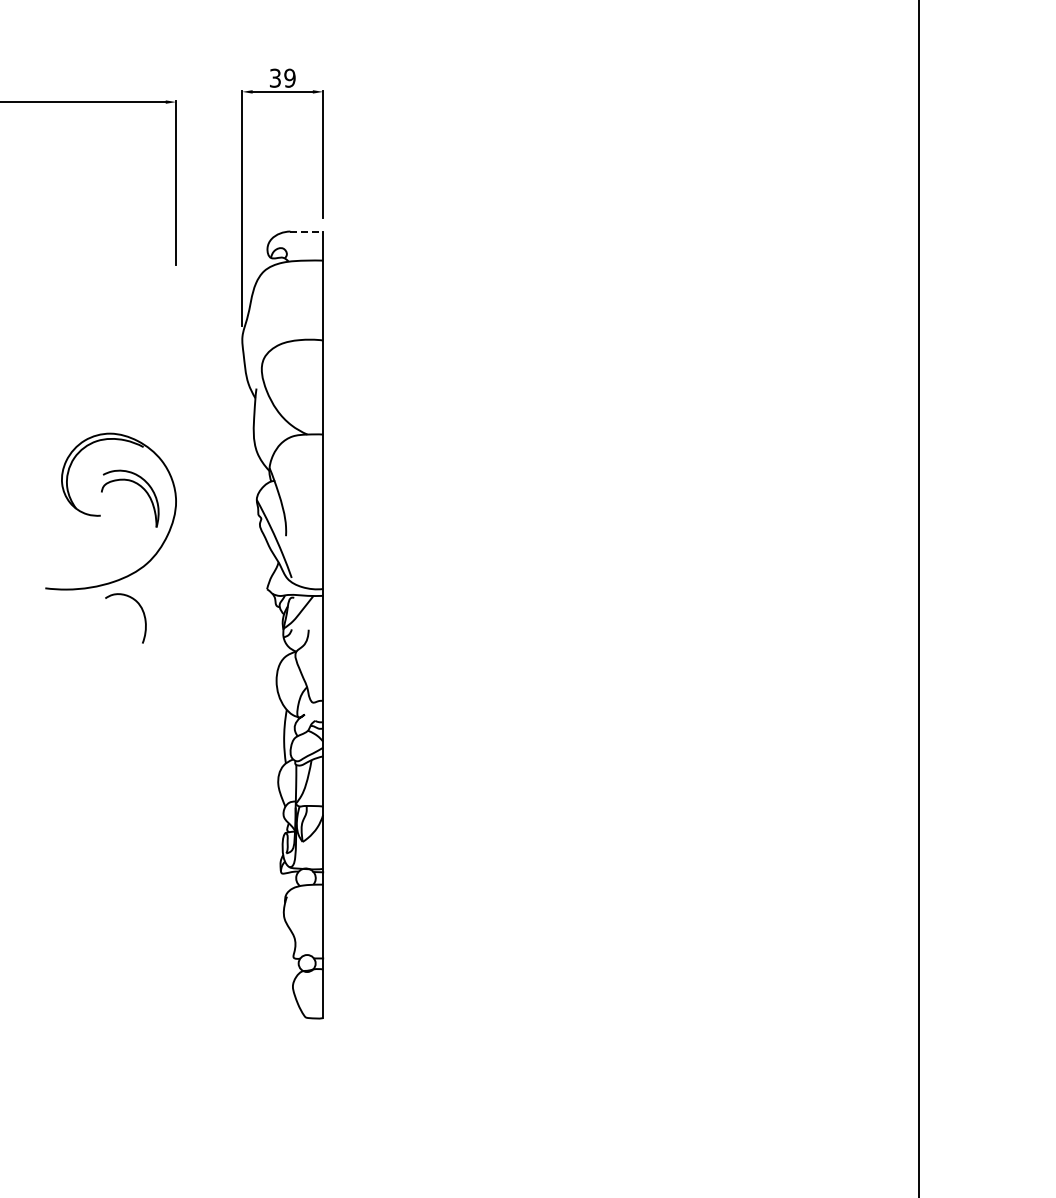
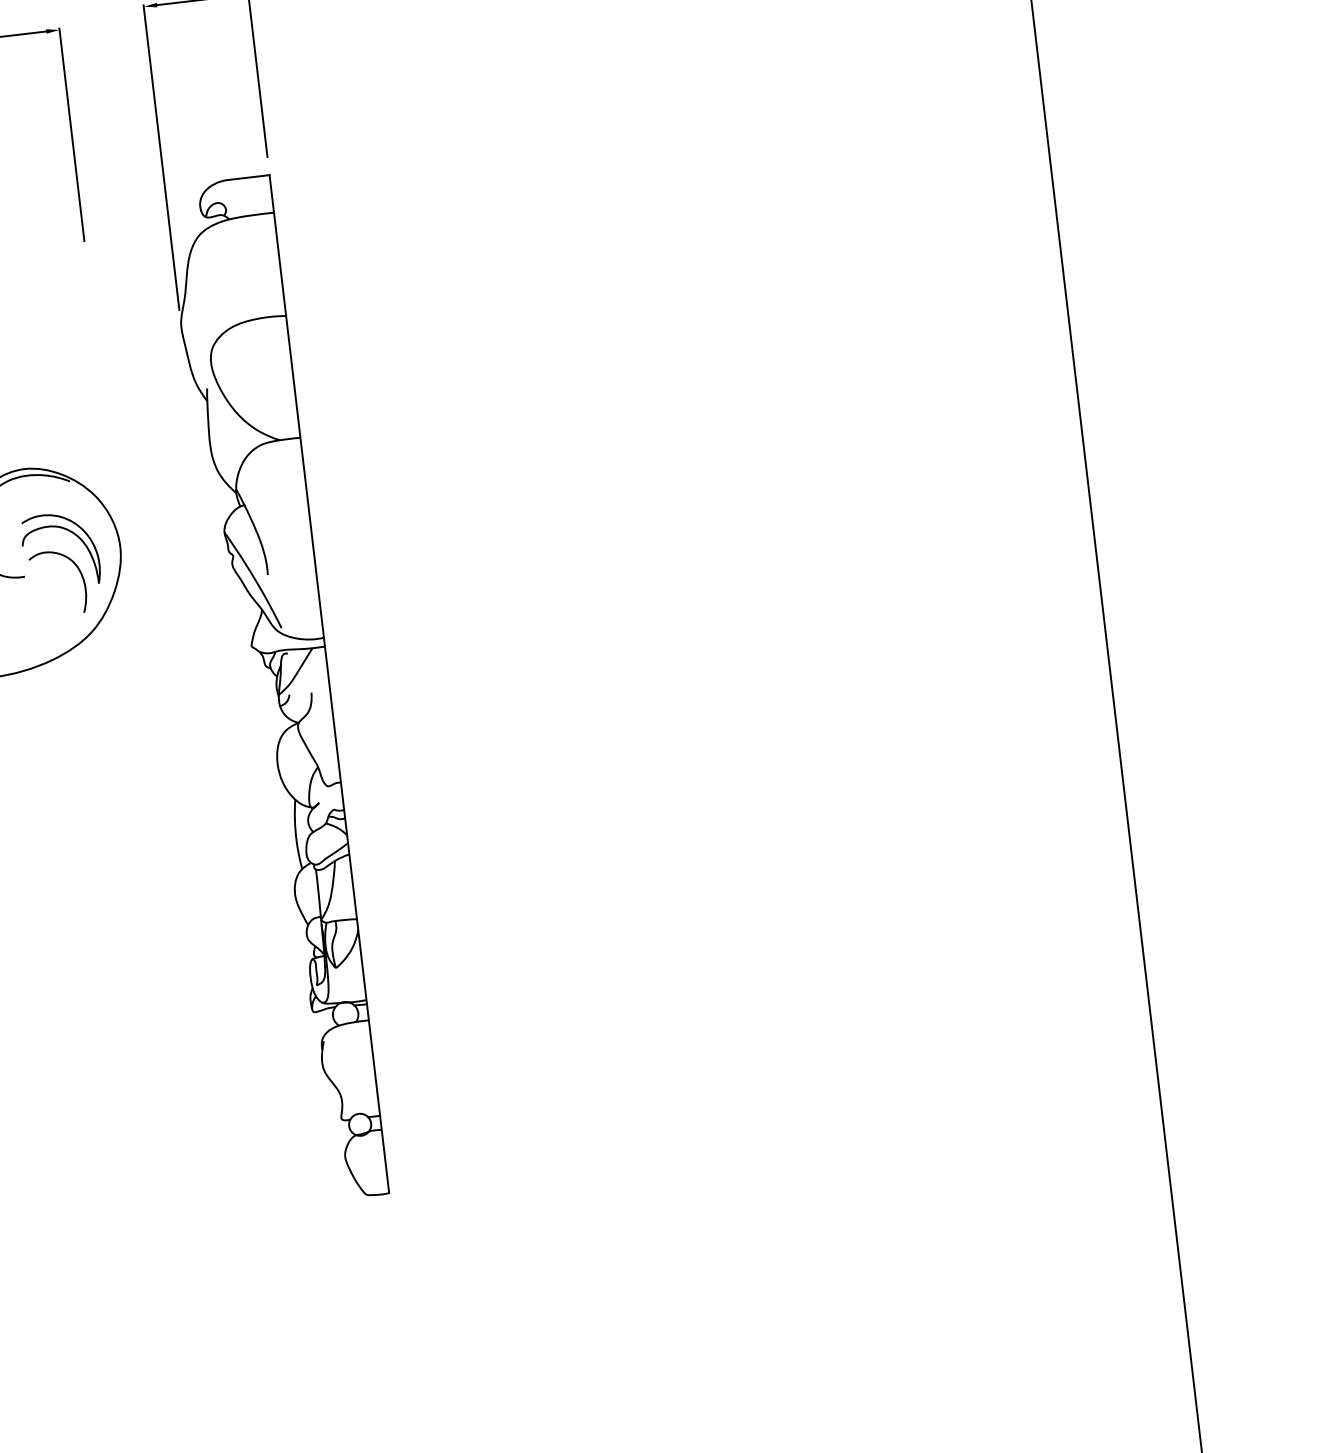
line: (307, 231) -> (249, 177), dashed -> solid
curve: (141, 610) -> (77, 570), moved

